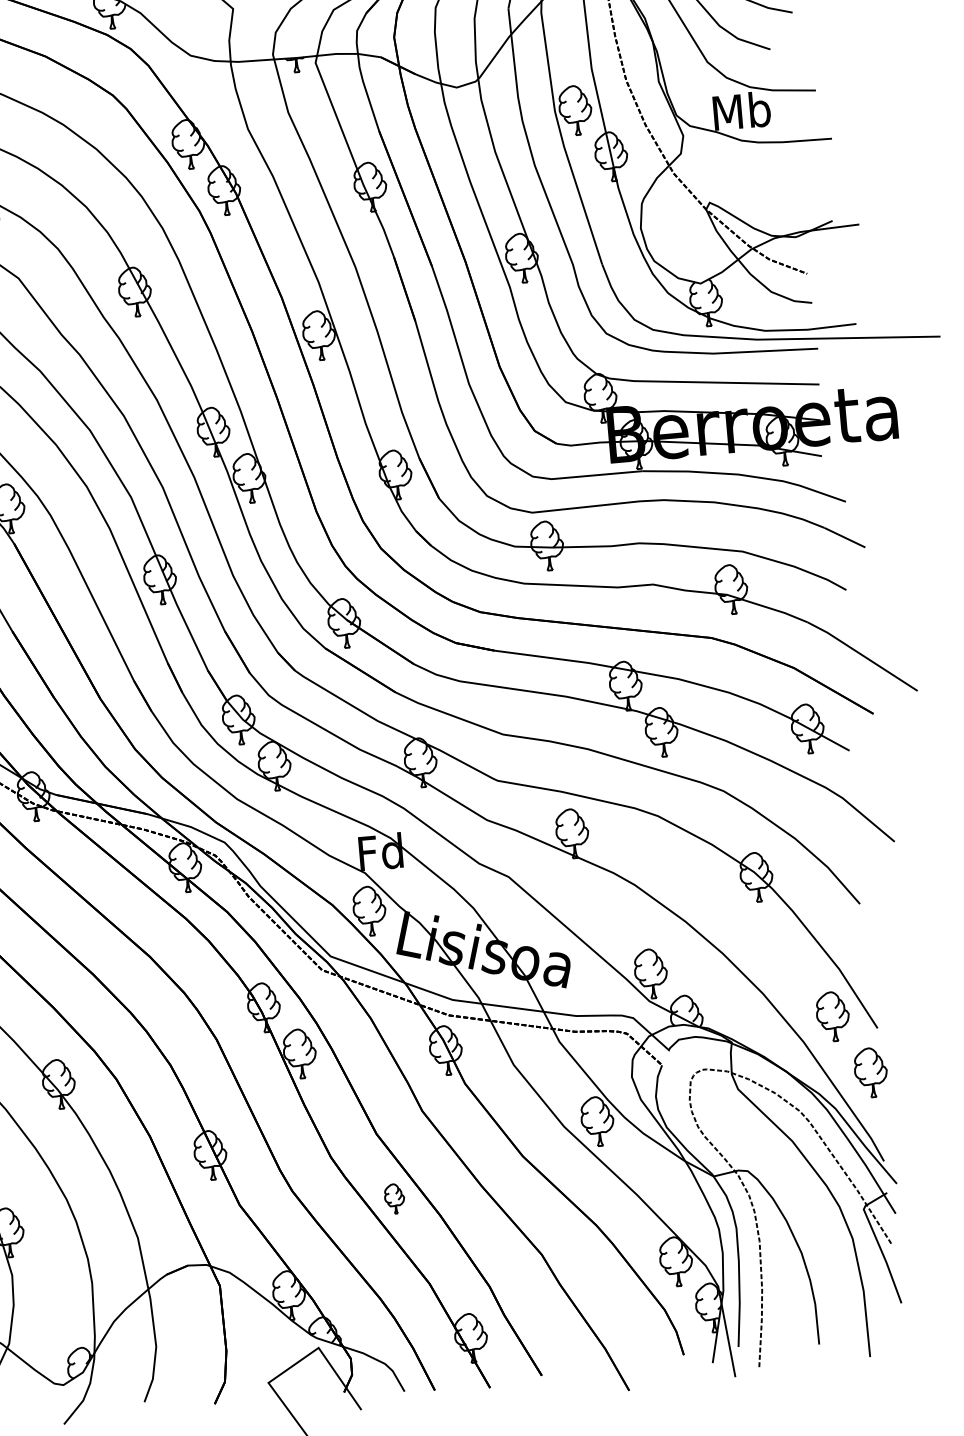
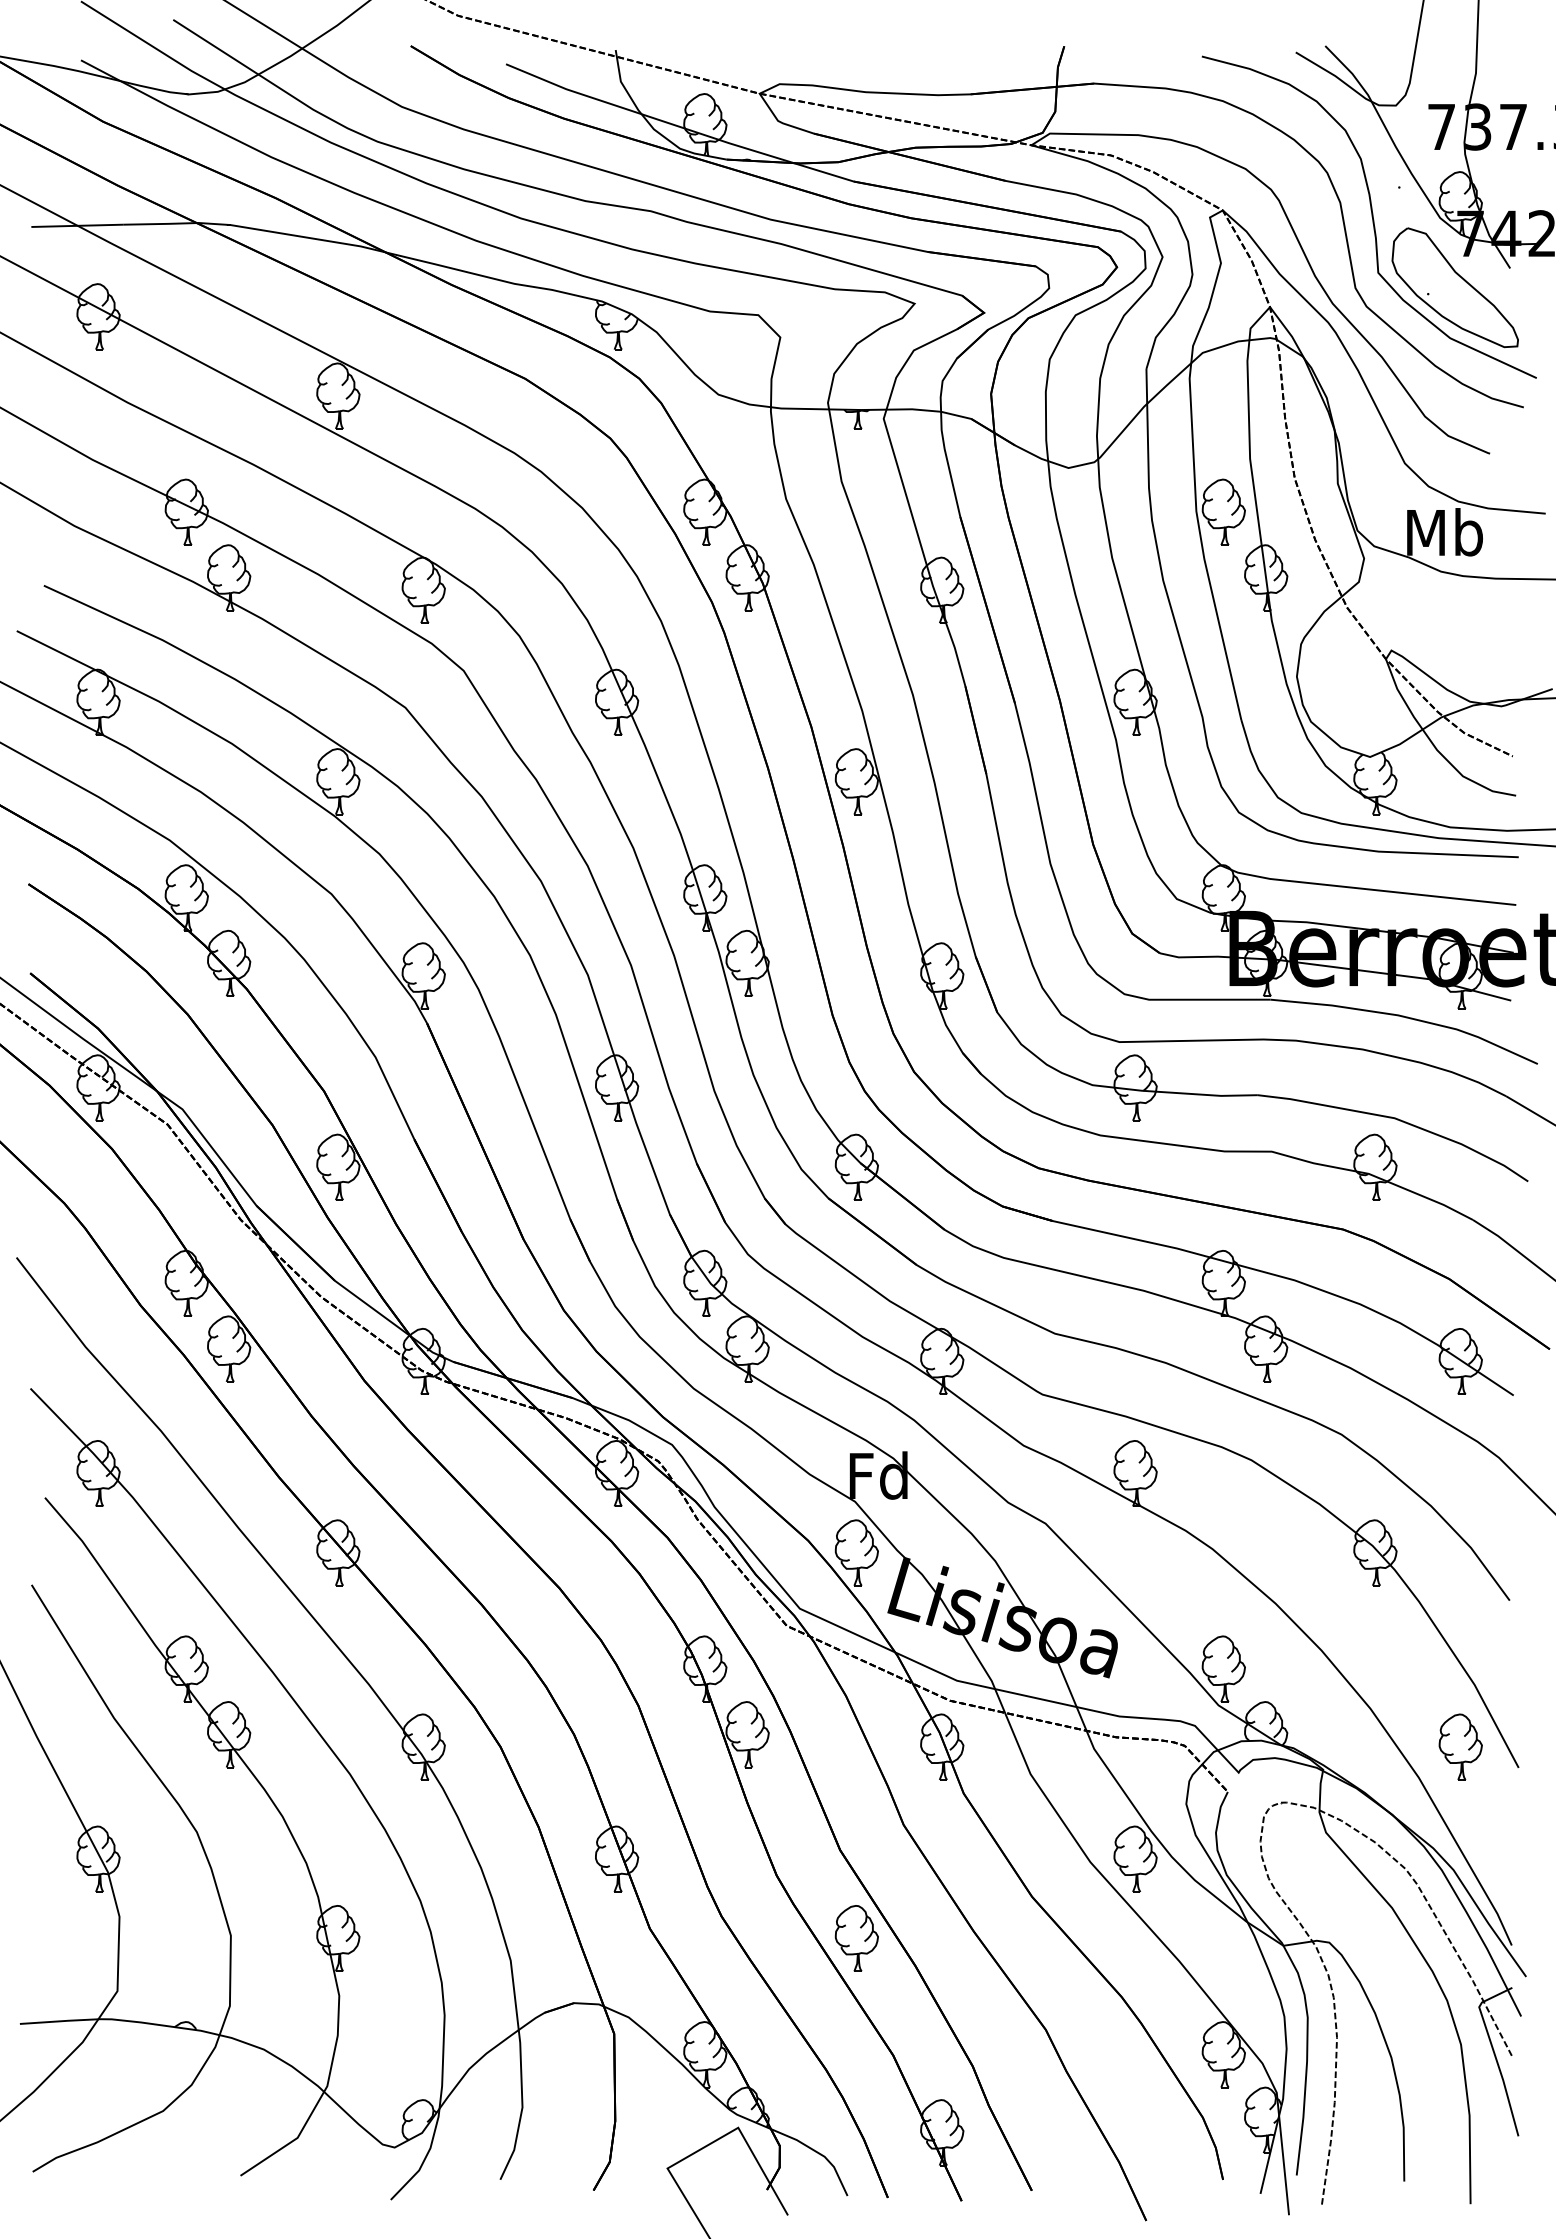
part: (870, 1072) -> (1504, 1825), removed
part: (394, 1198) -> (856, 1938), size x1.67

